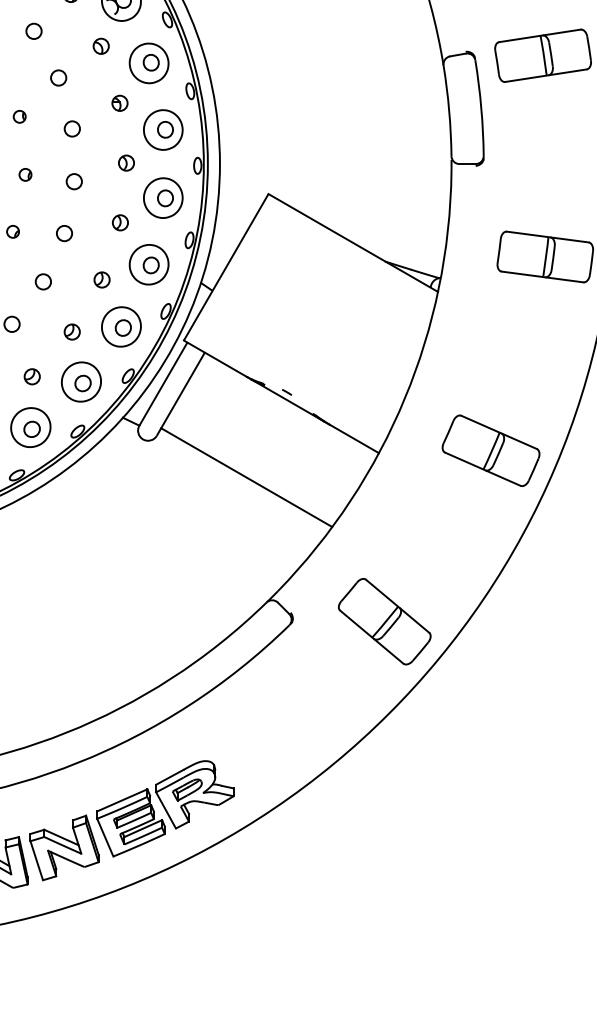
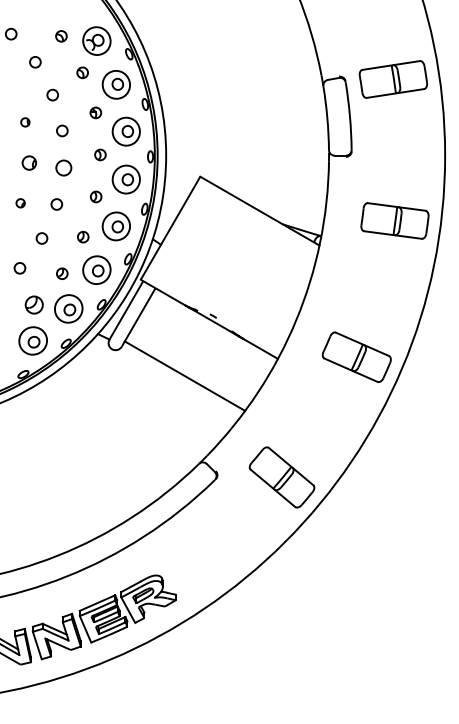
part: (25, 175) -> (29, 163), size x1.6
circle: (73, 180) -> (63, 167), size x1.4
part: (31, 377) -> (33, 305), size x1.6

